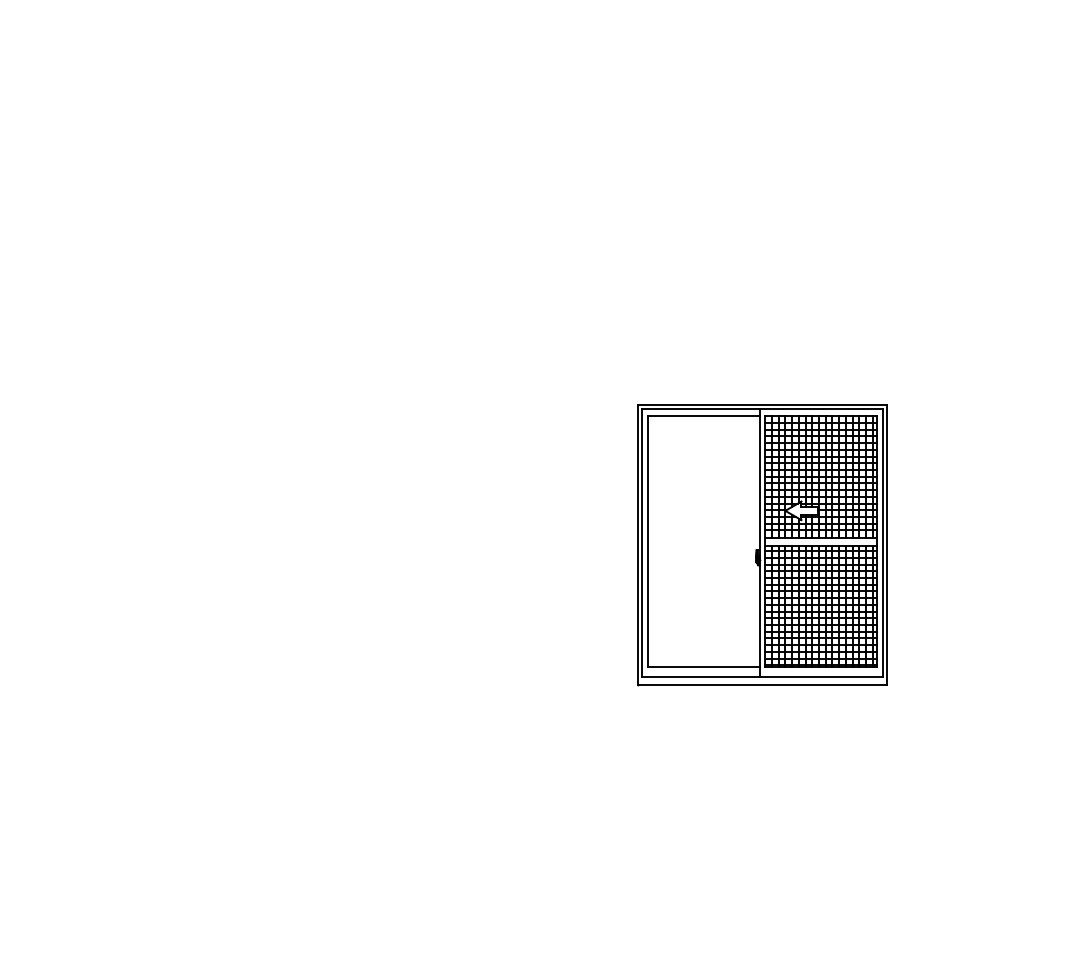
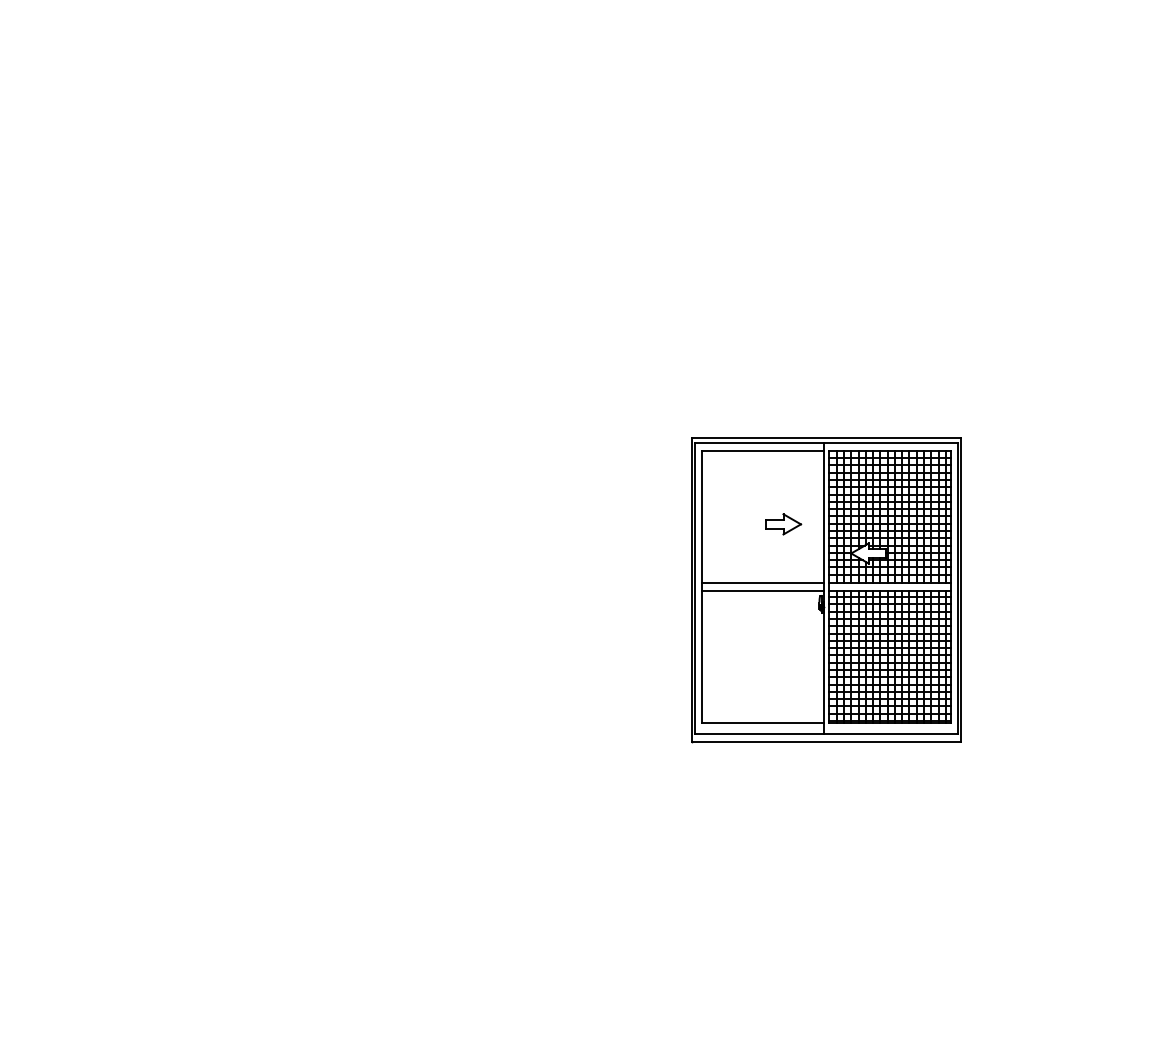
part: (723, 483) -> (784, 523), added
line: (703, 537) -> (762, 582), added
line: (703, 545) -> (762, 591), added

